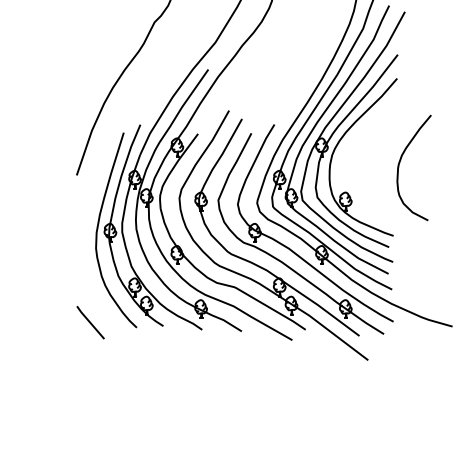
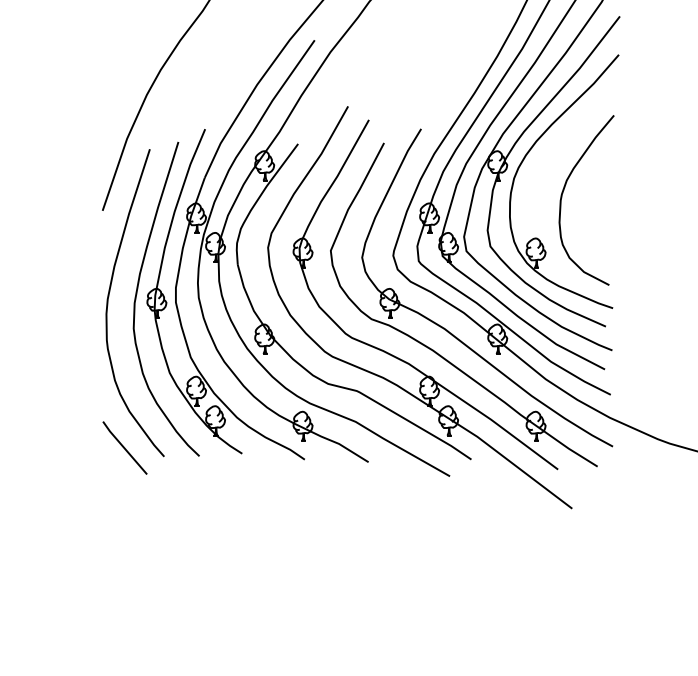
curve: (401, 160) -> (566, 188), moved
curve: (81, 228) -> (110, 296), added

